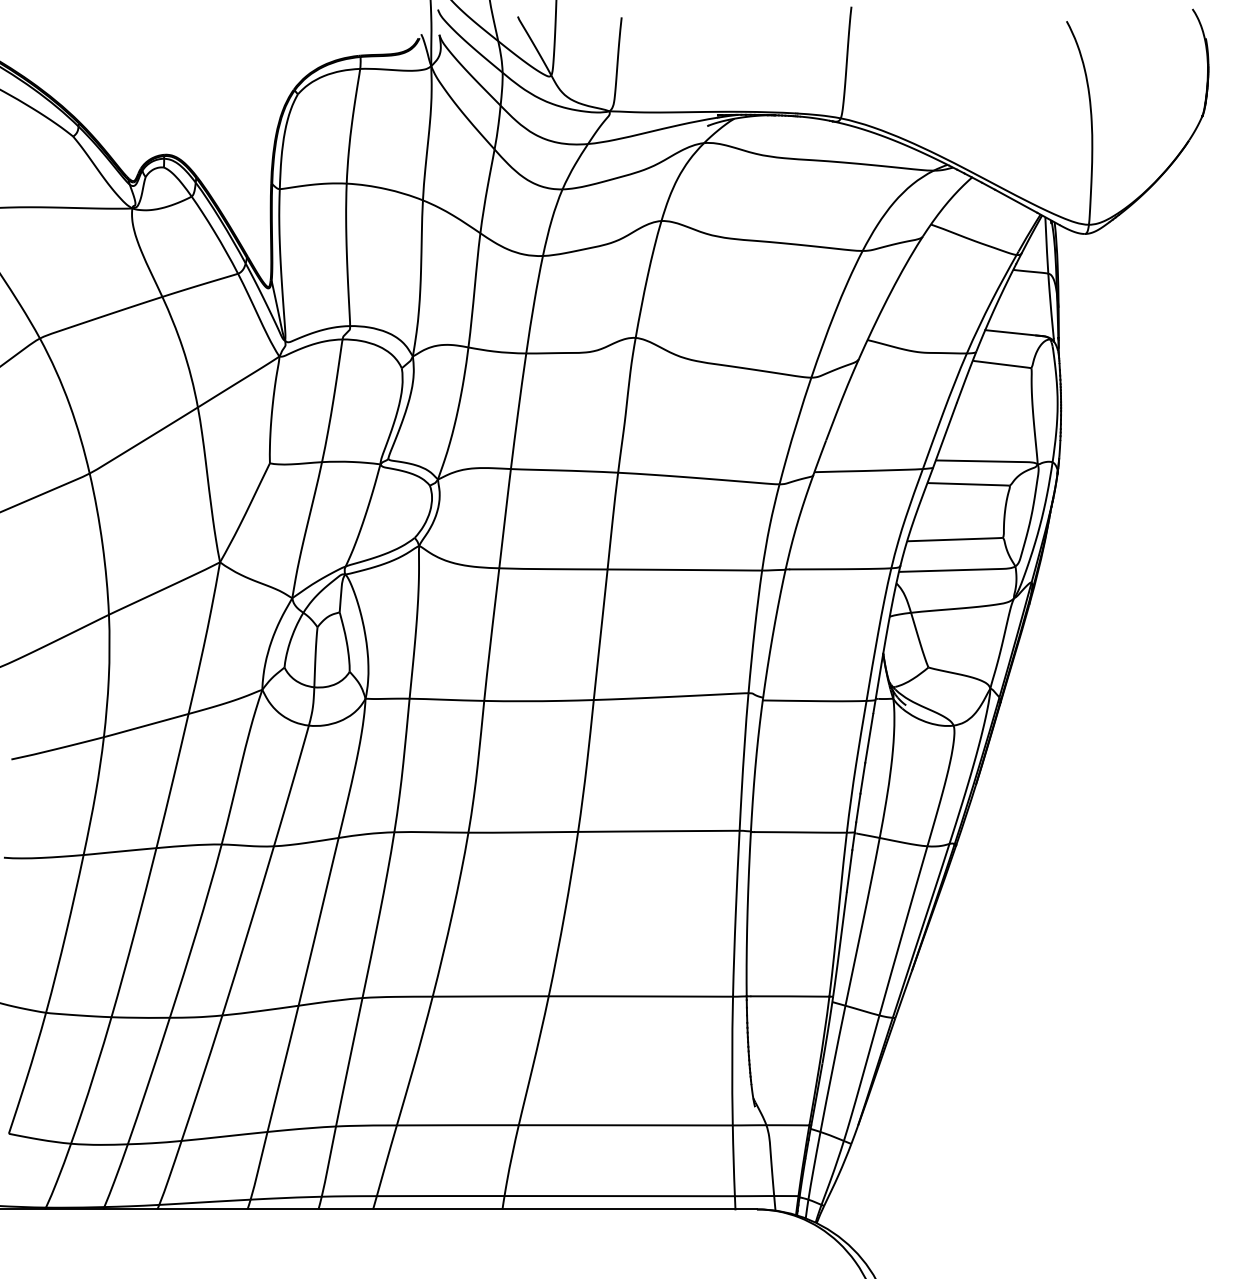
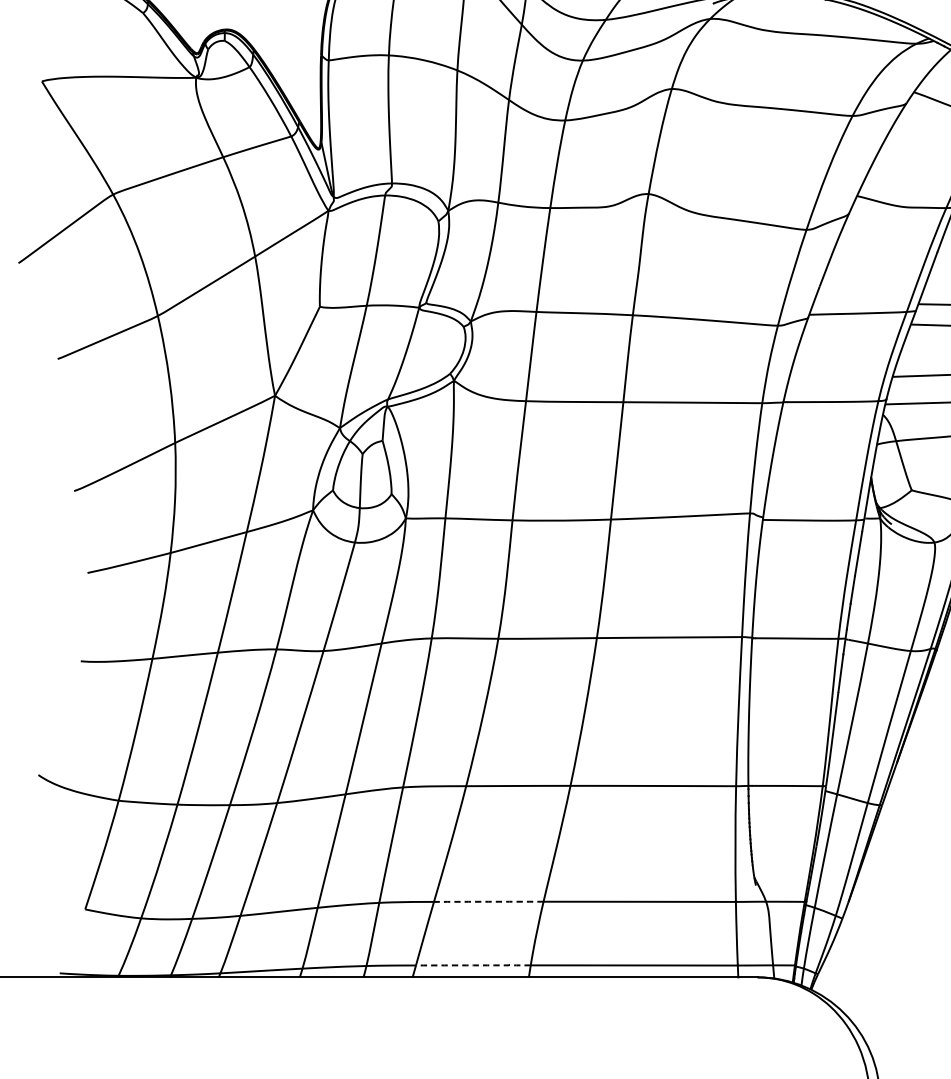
arc: (457, 1125) -> (488, 901), solid -> dashed
arc: (440, 1196) -> (473, 965), solid -> dashed

